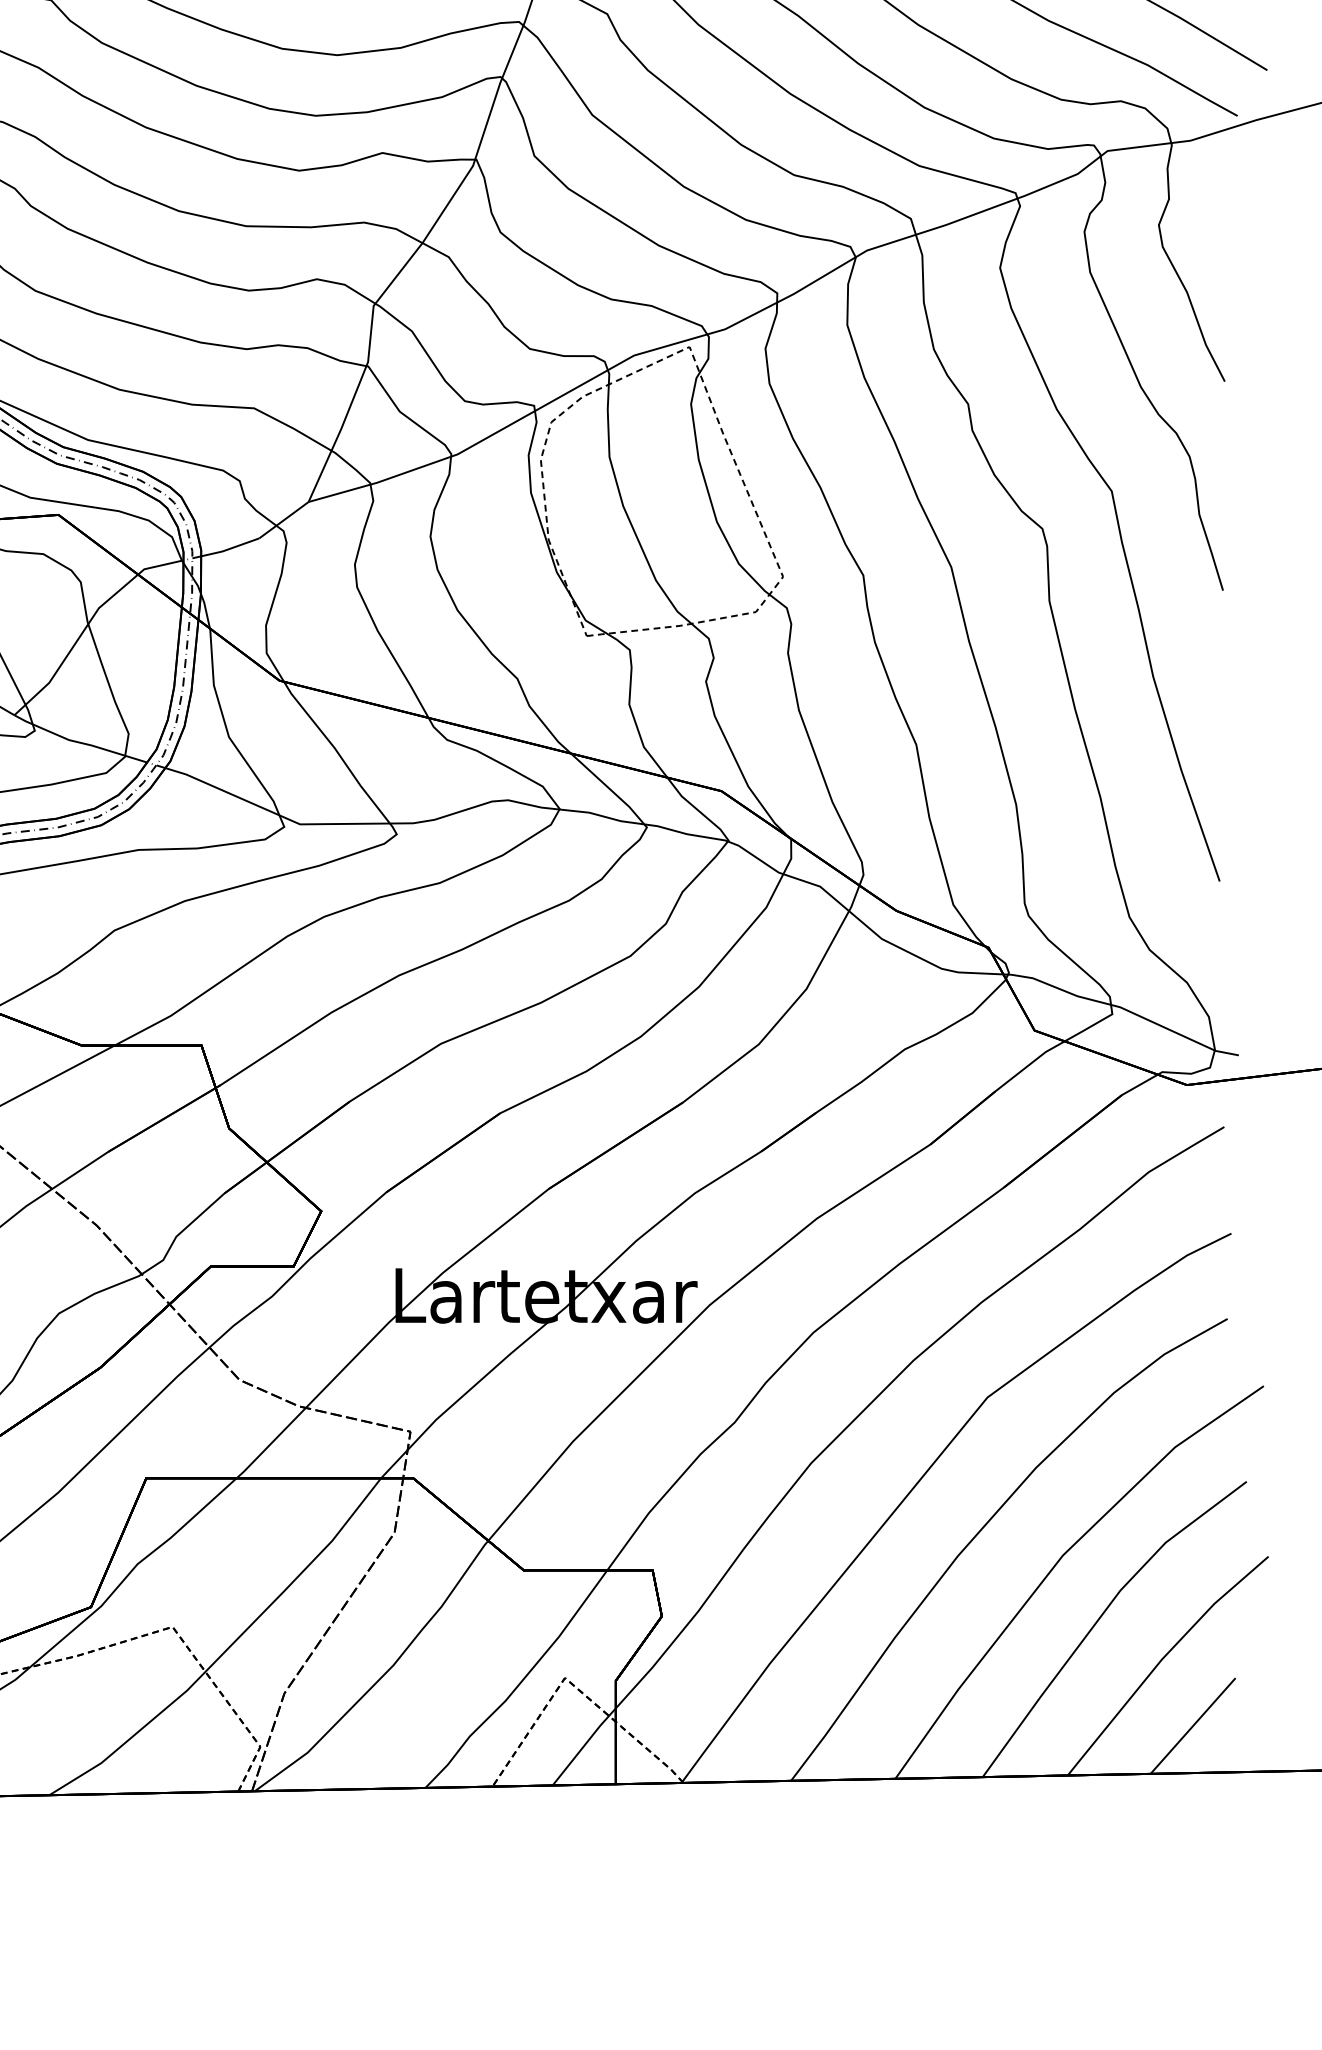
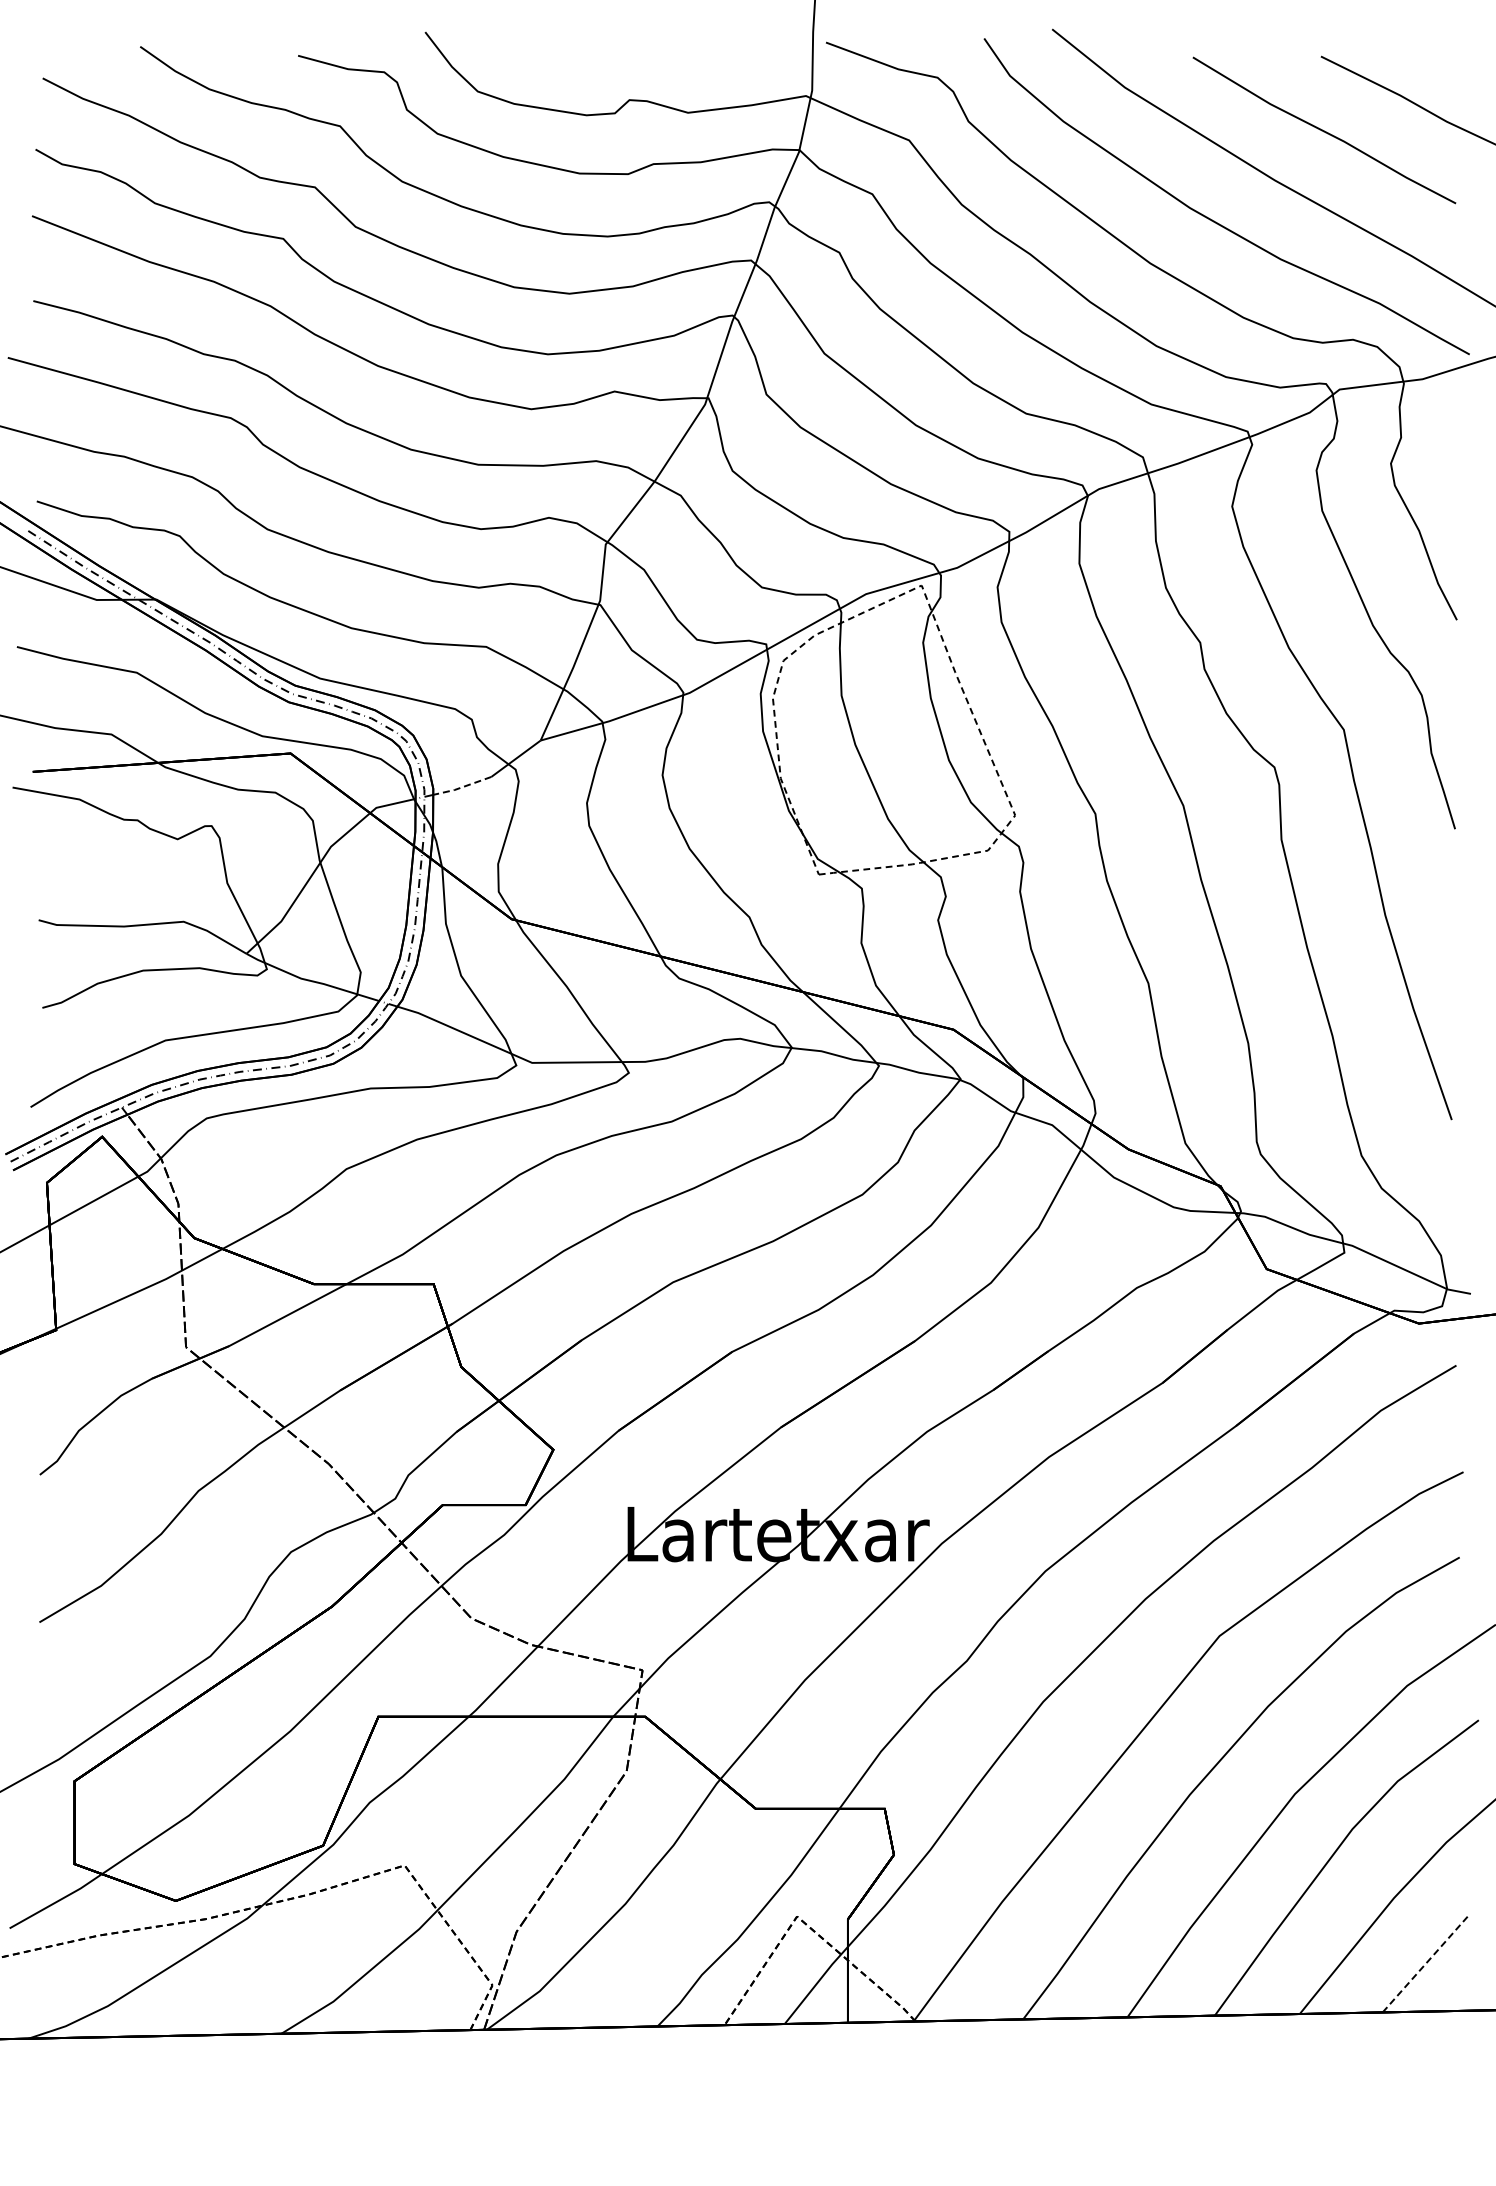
line: (230, 548) -> (462, 787), solid -> dashed
line: (1193, 1725) -> (1425, 1964), solid -> dashed

